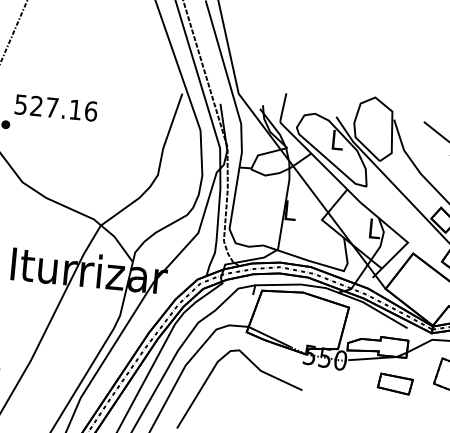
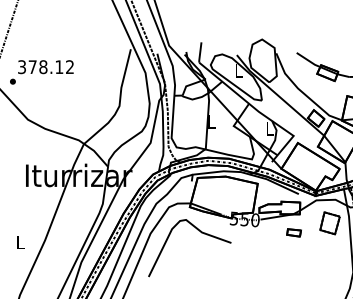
text: (56, 108) -> (46, 67), 527.16 -> 378.12
part: (394, 383) -> (293, 232), size x0.6

